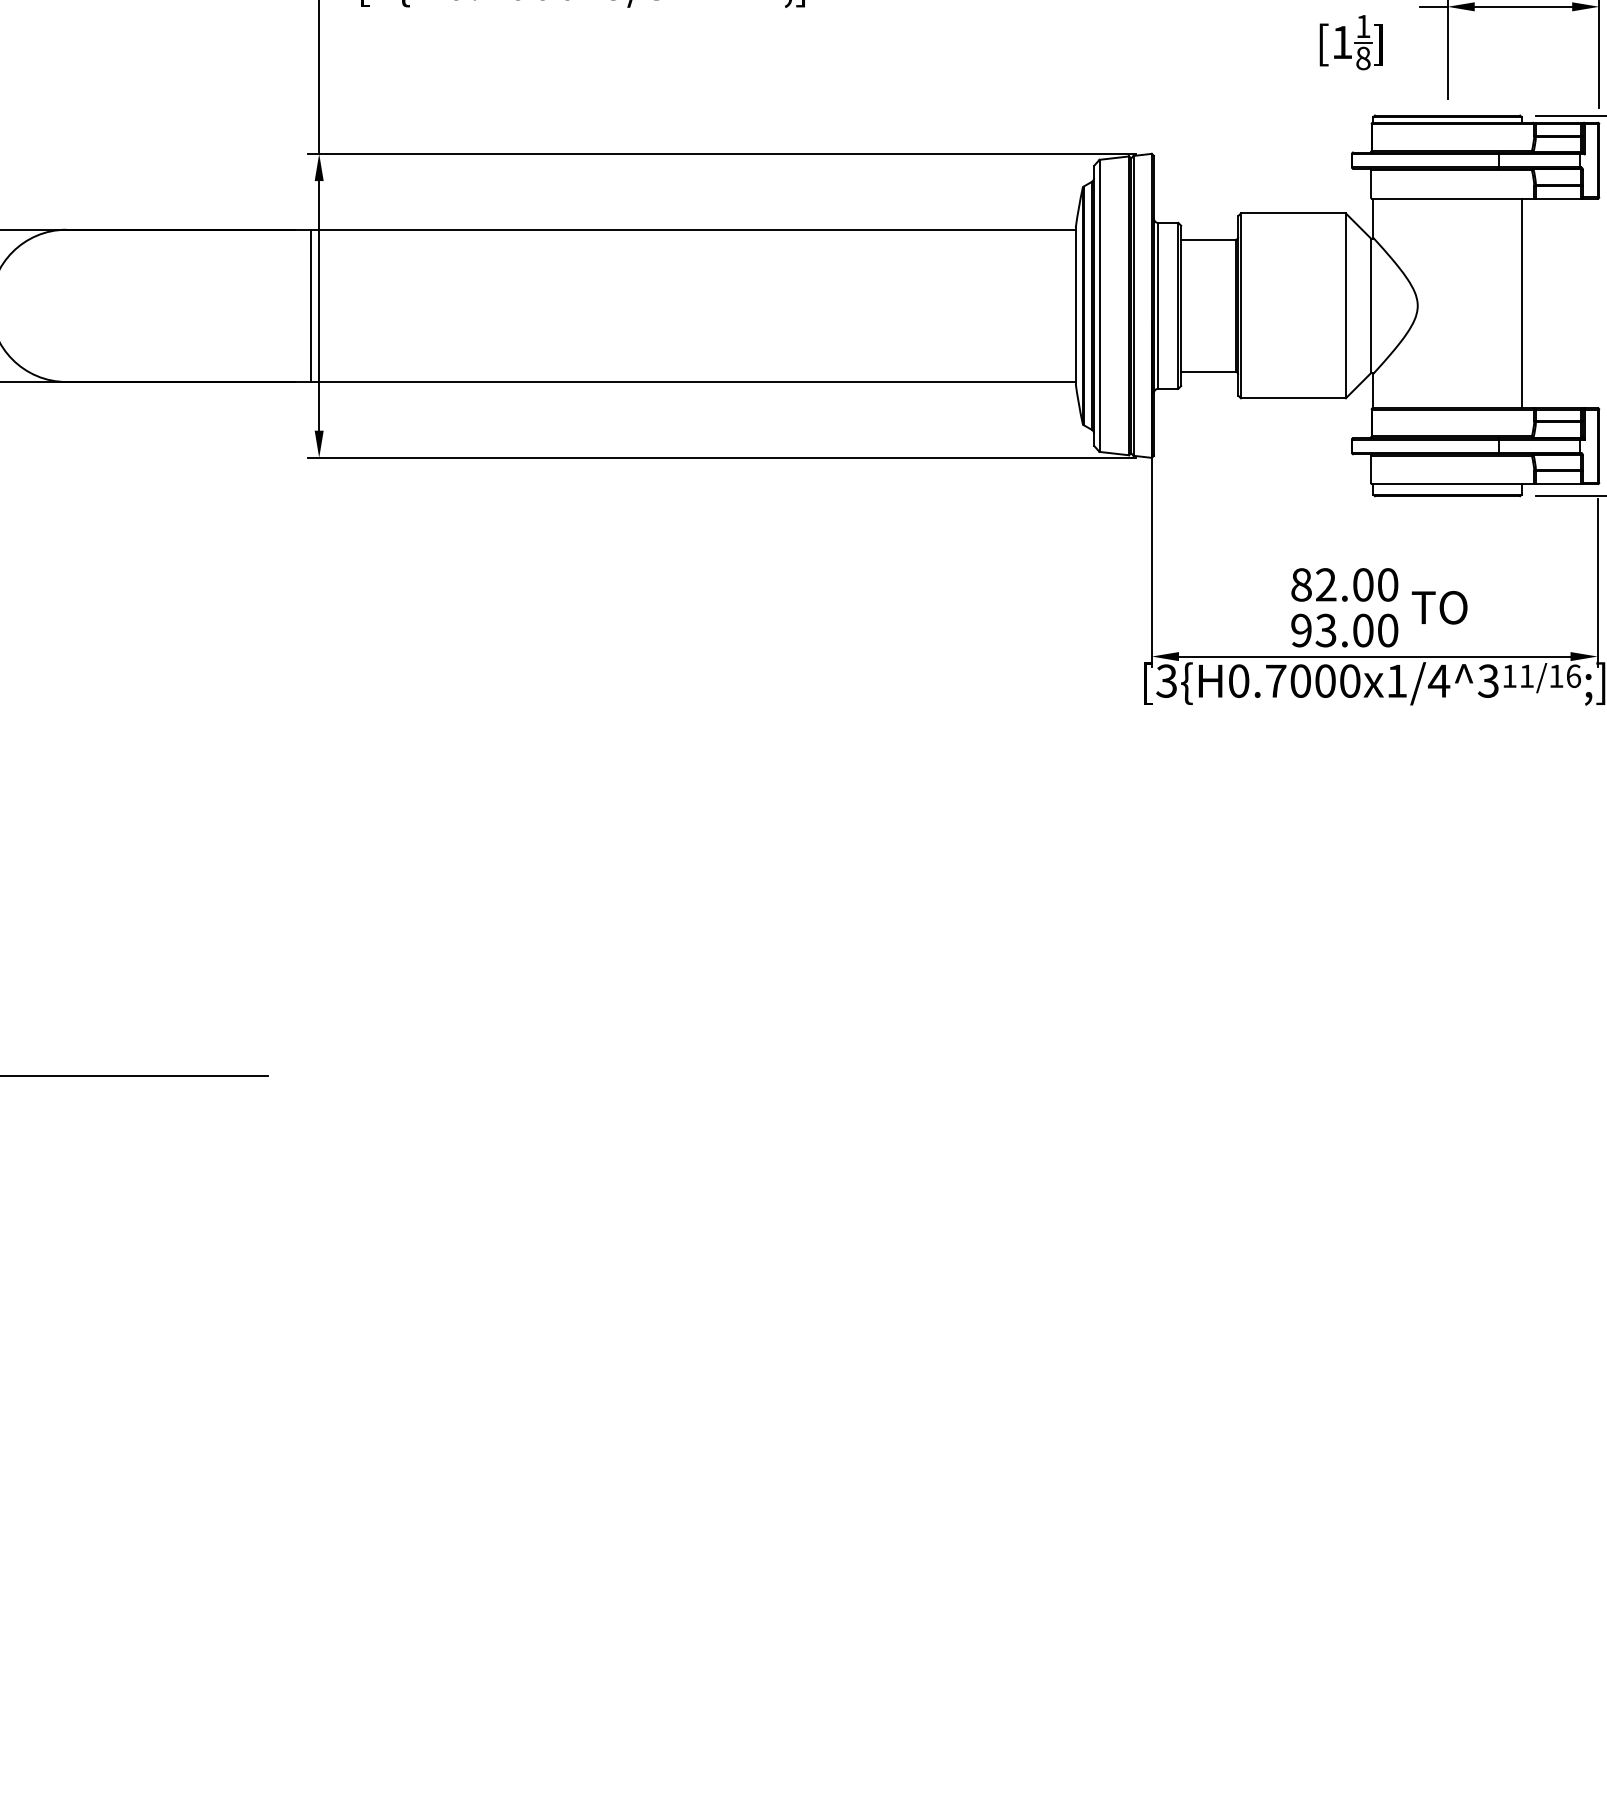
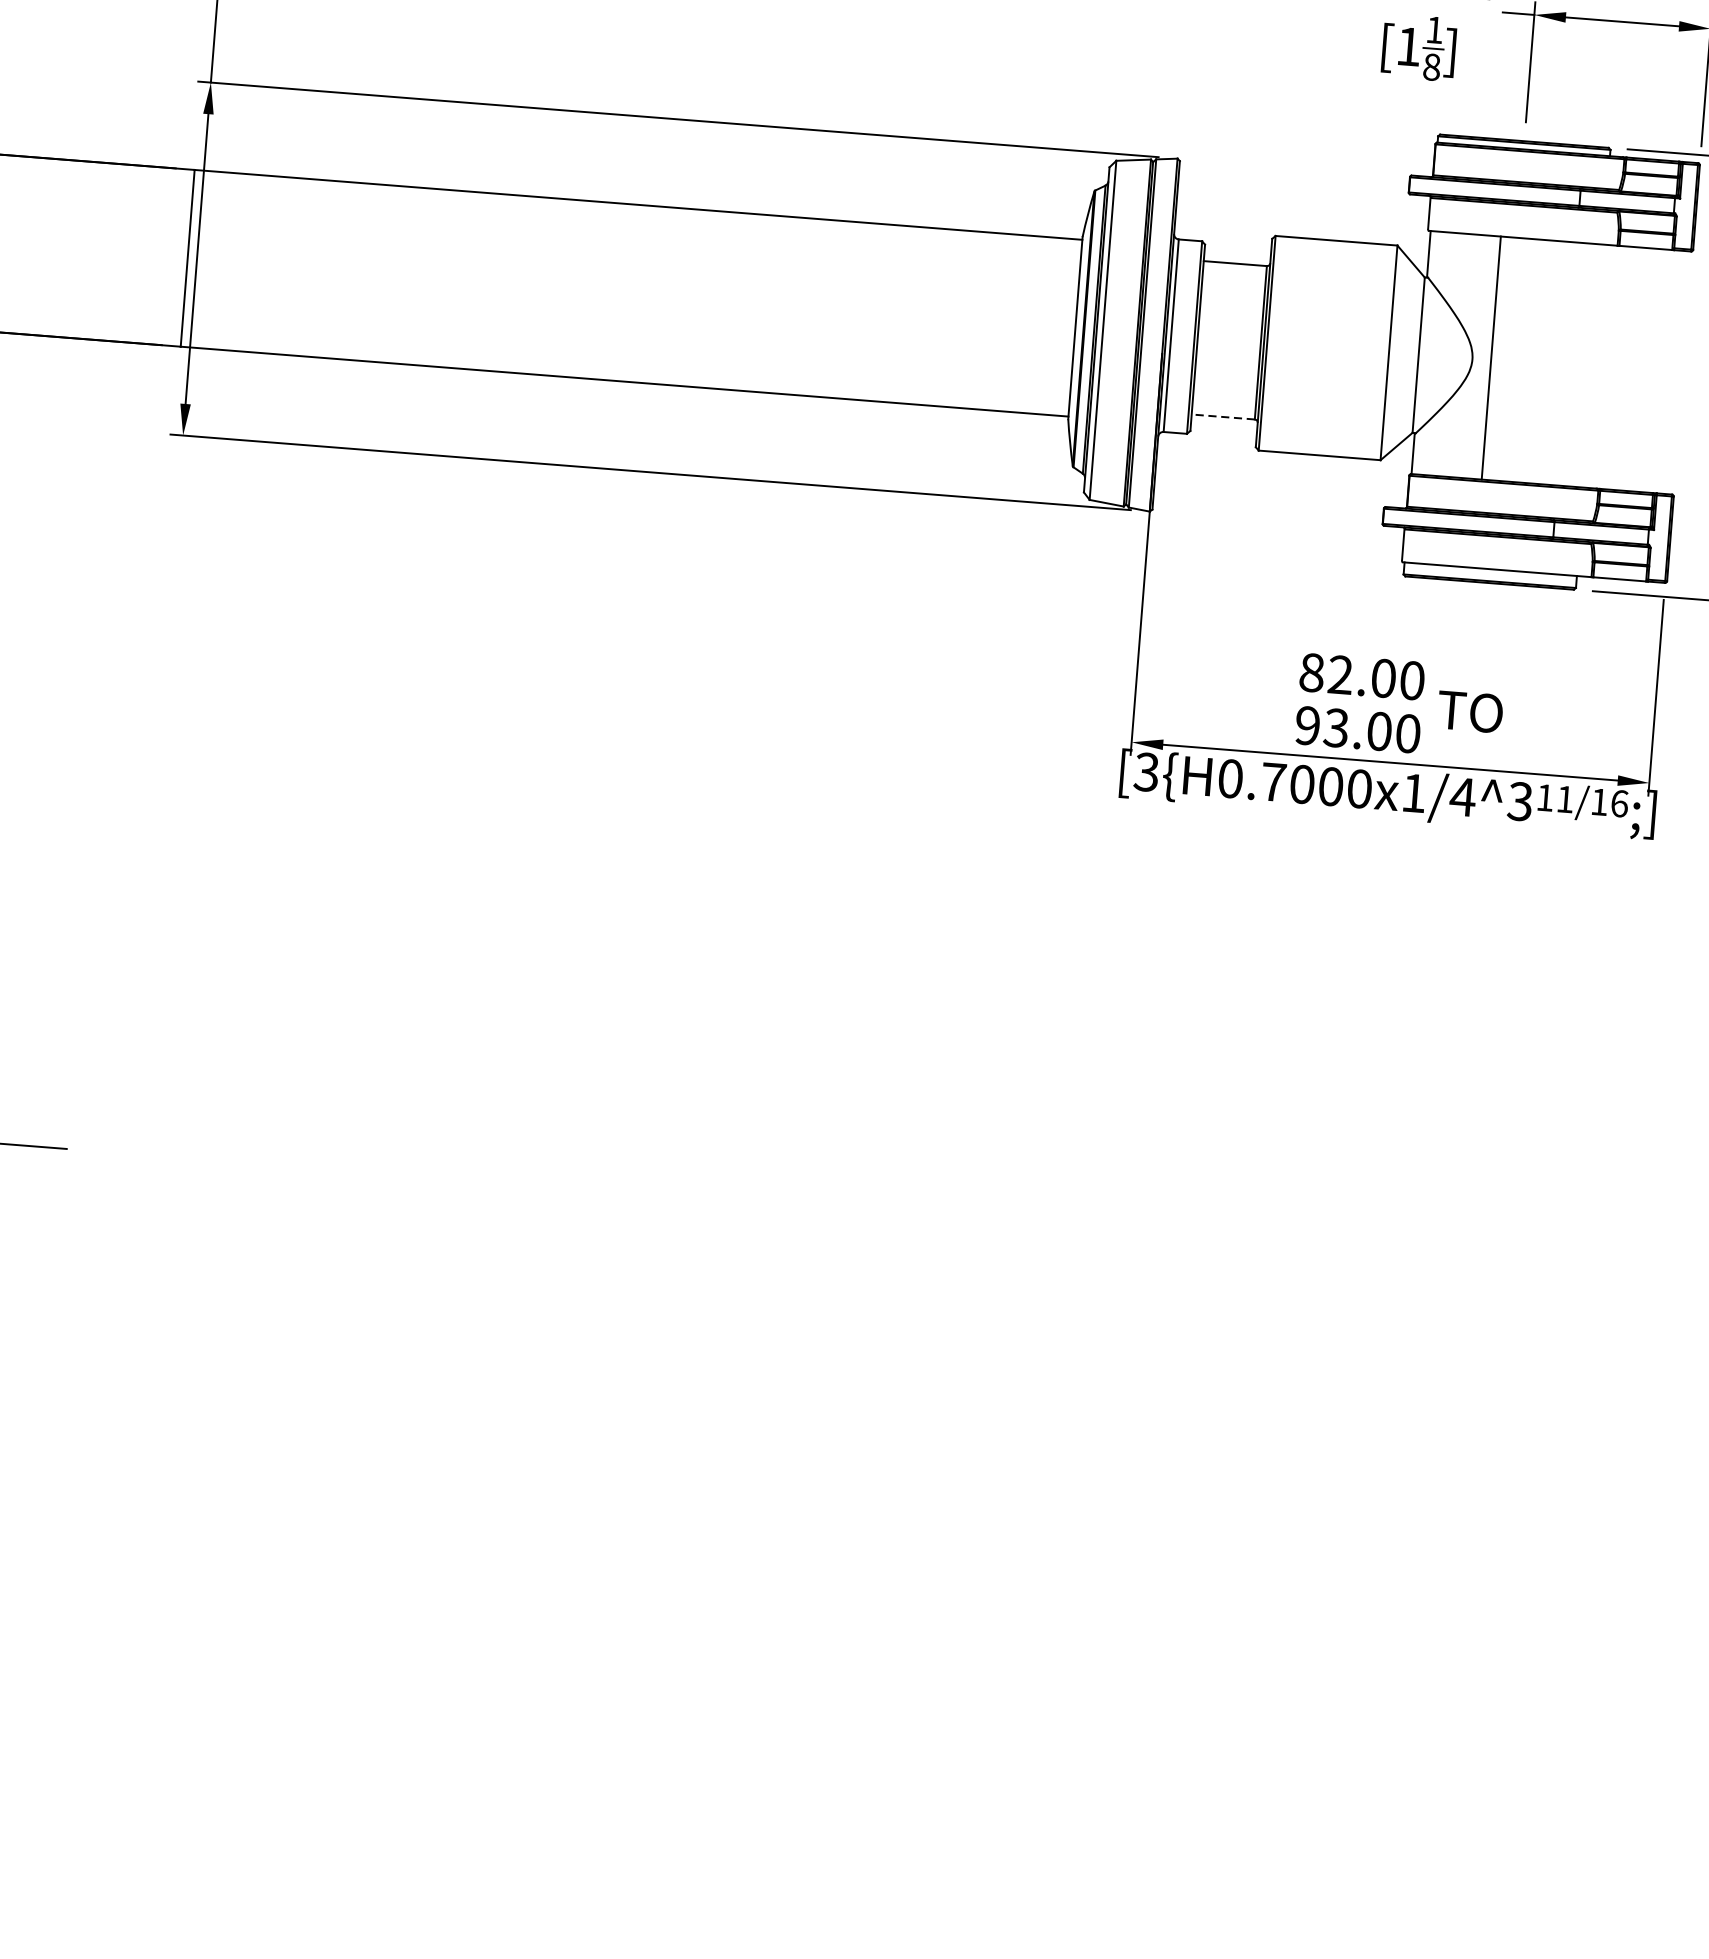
line: (1521, 303) -> (1490, 358), moved
line: (1207, 371) -> (1222, 416), solid -> dashed

